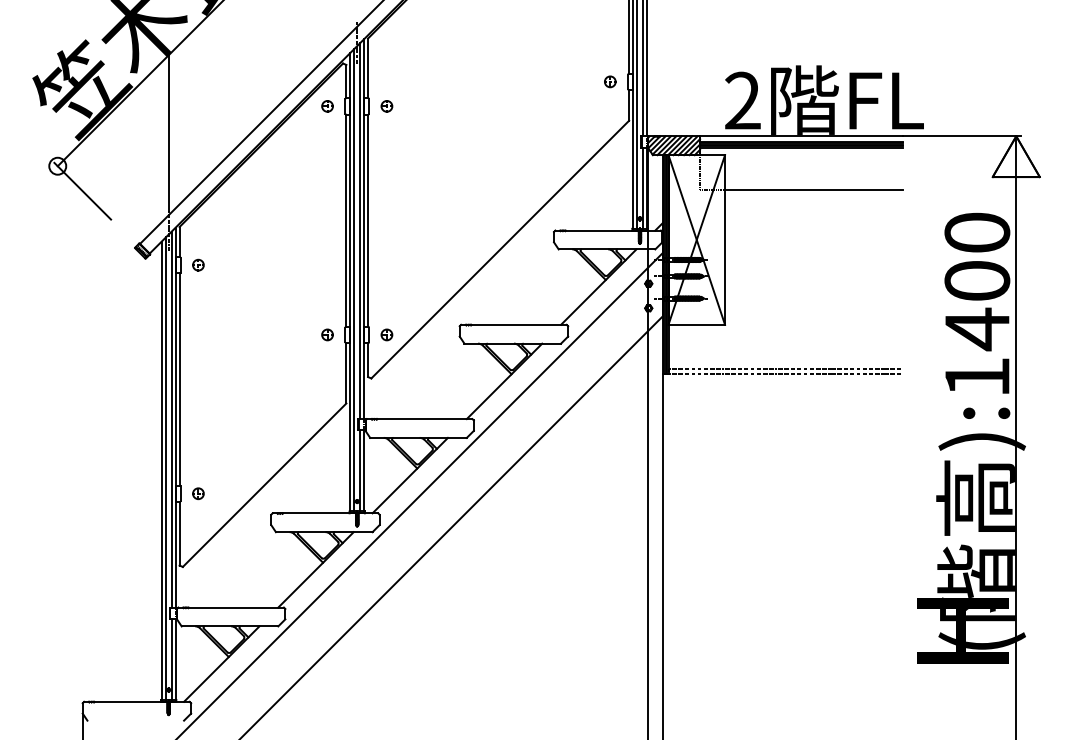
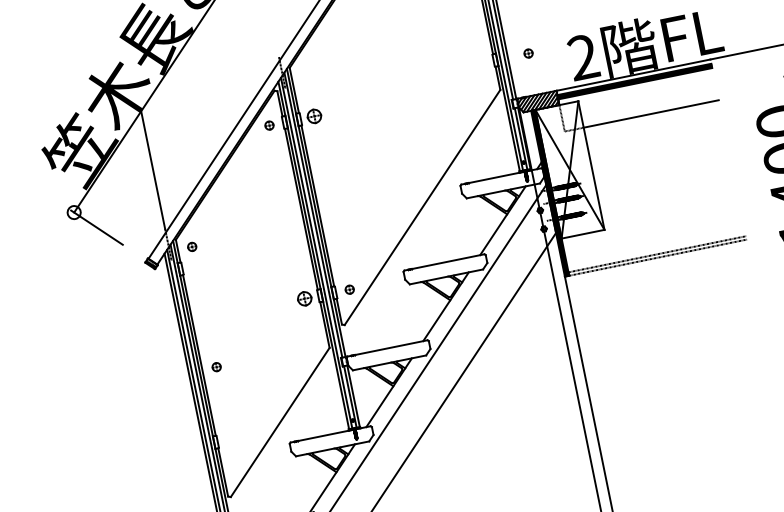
part: (610, 81) -> (528, 53), moved
part: (386, 106) -> (314, 116), size x1.6
part: (198, 264) -> (192, 246), moved
part: (327, 334) -> (304, 298), size x1.6
part: (198, 493) -> (216, 366), moved

